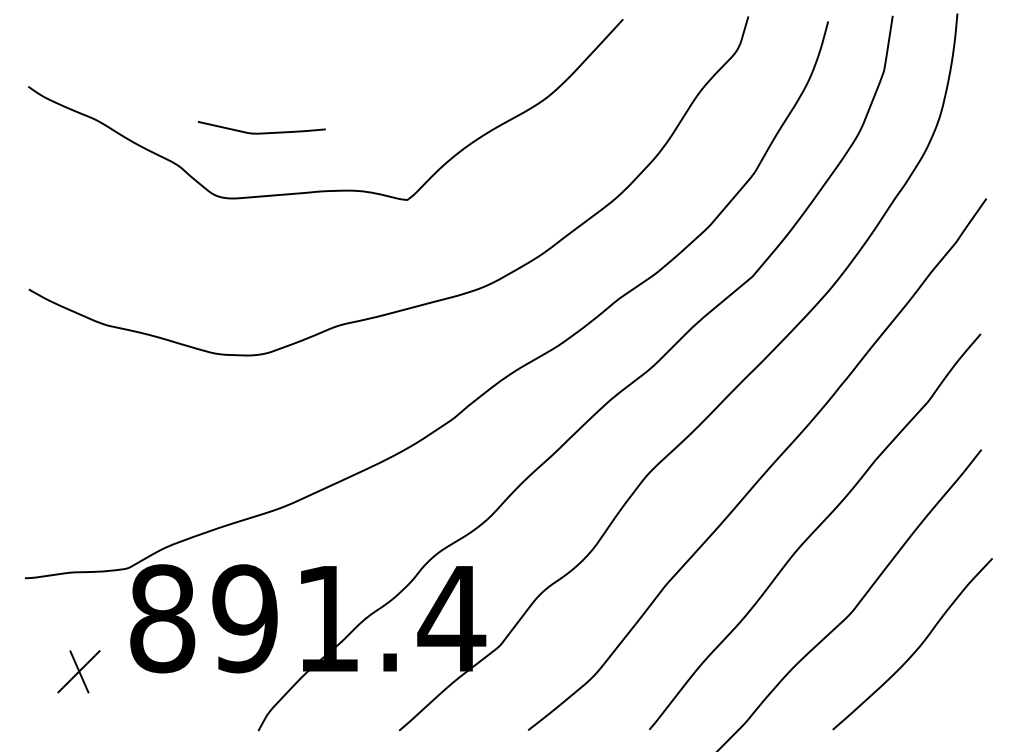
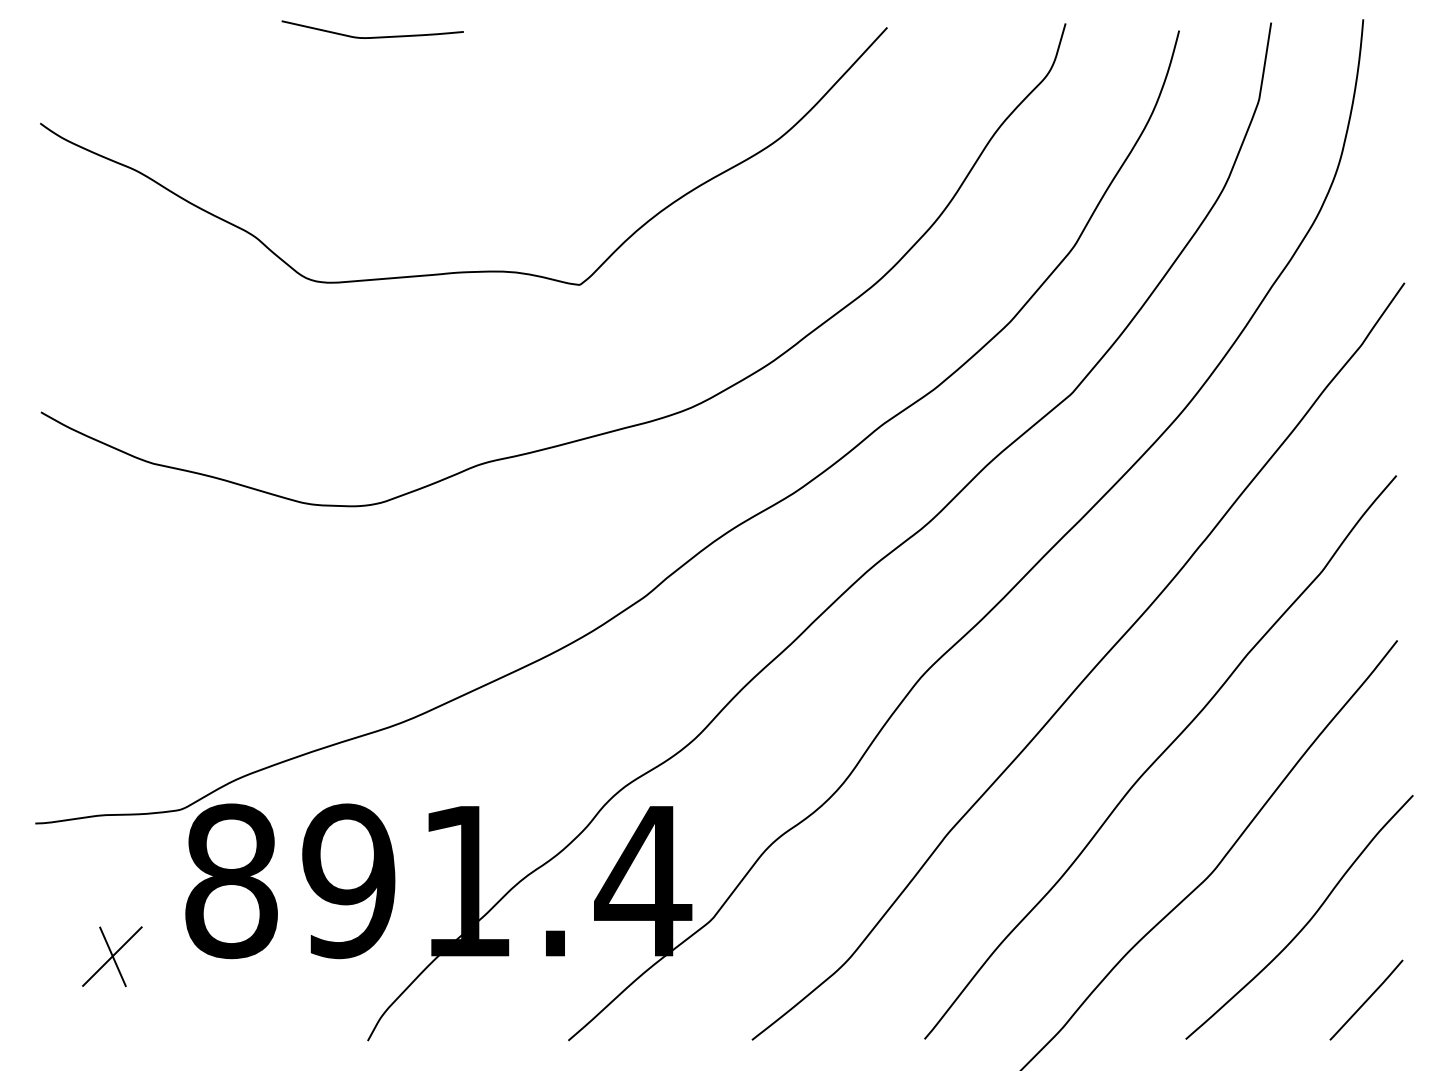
curve: (261, 132) -> (372, 36), moved
line: (959, 701) -> (1366, 999), added

